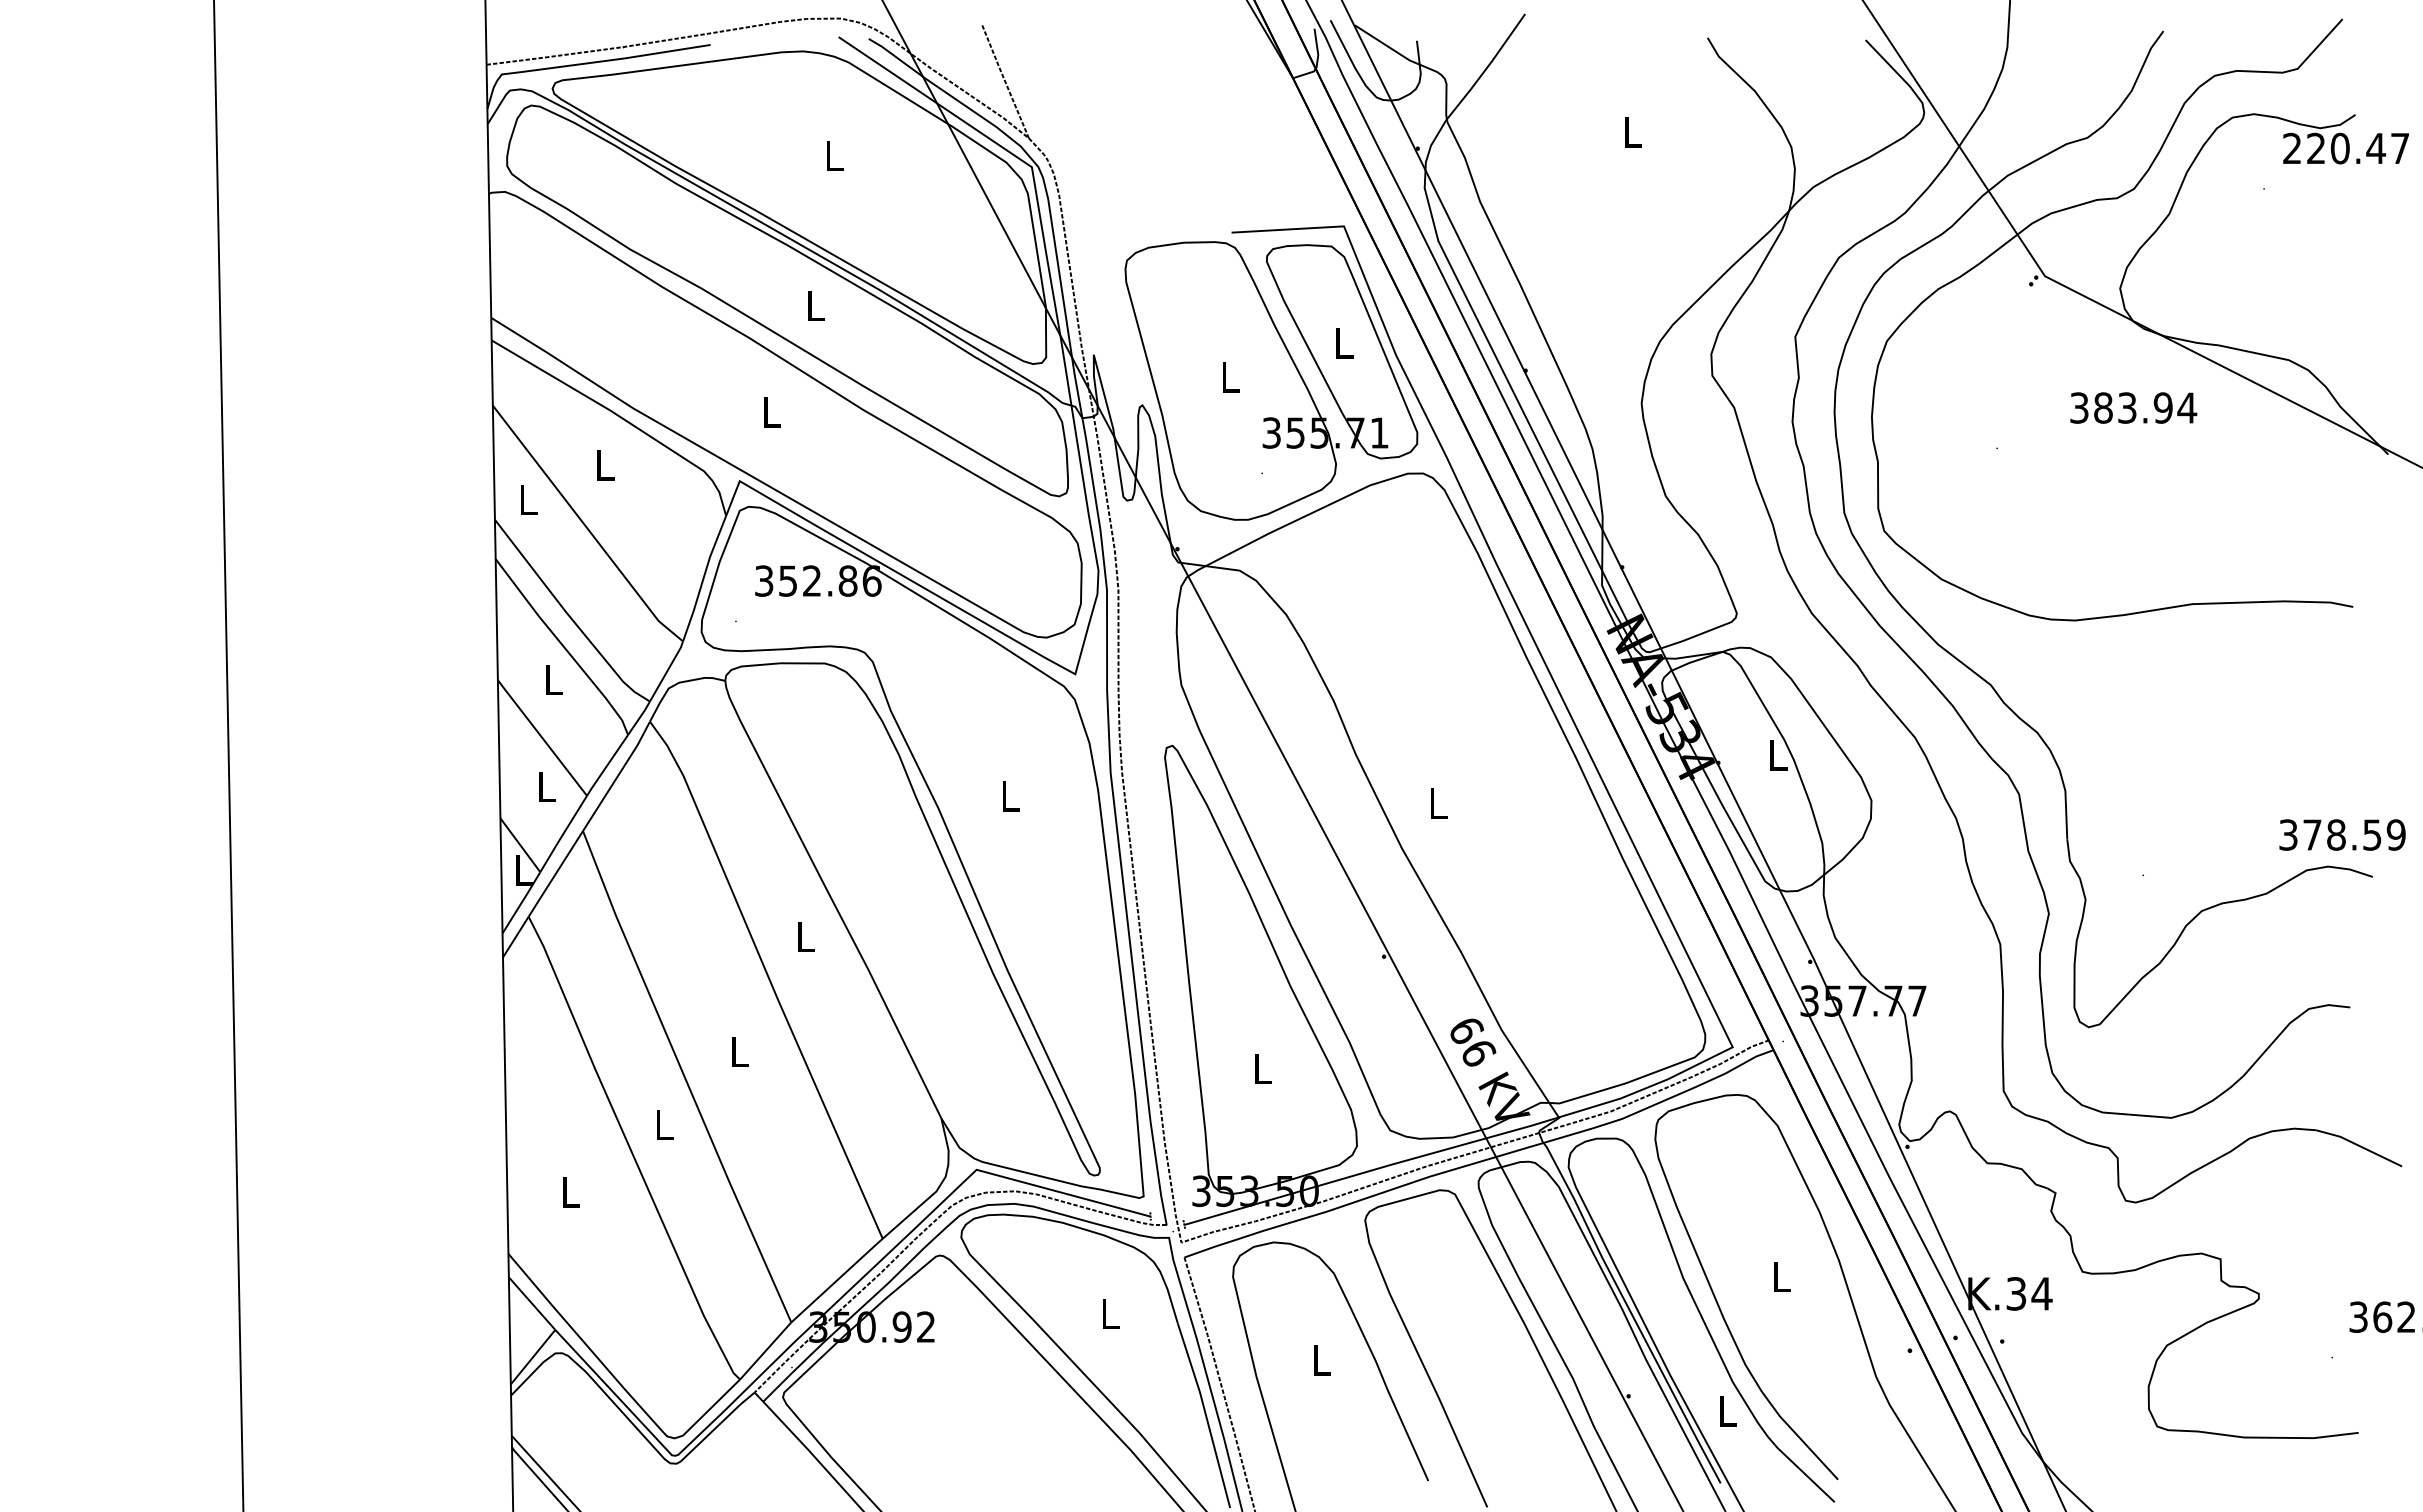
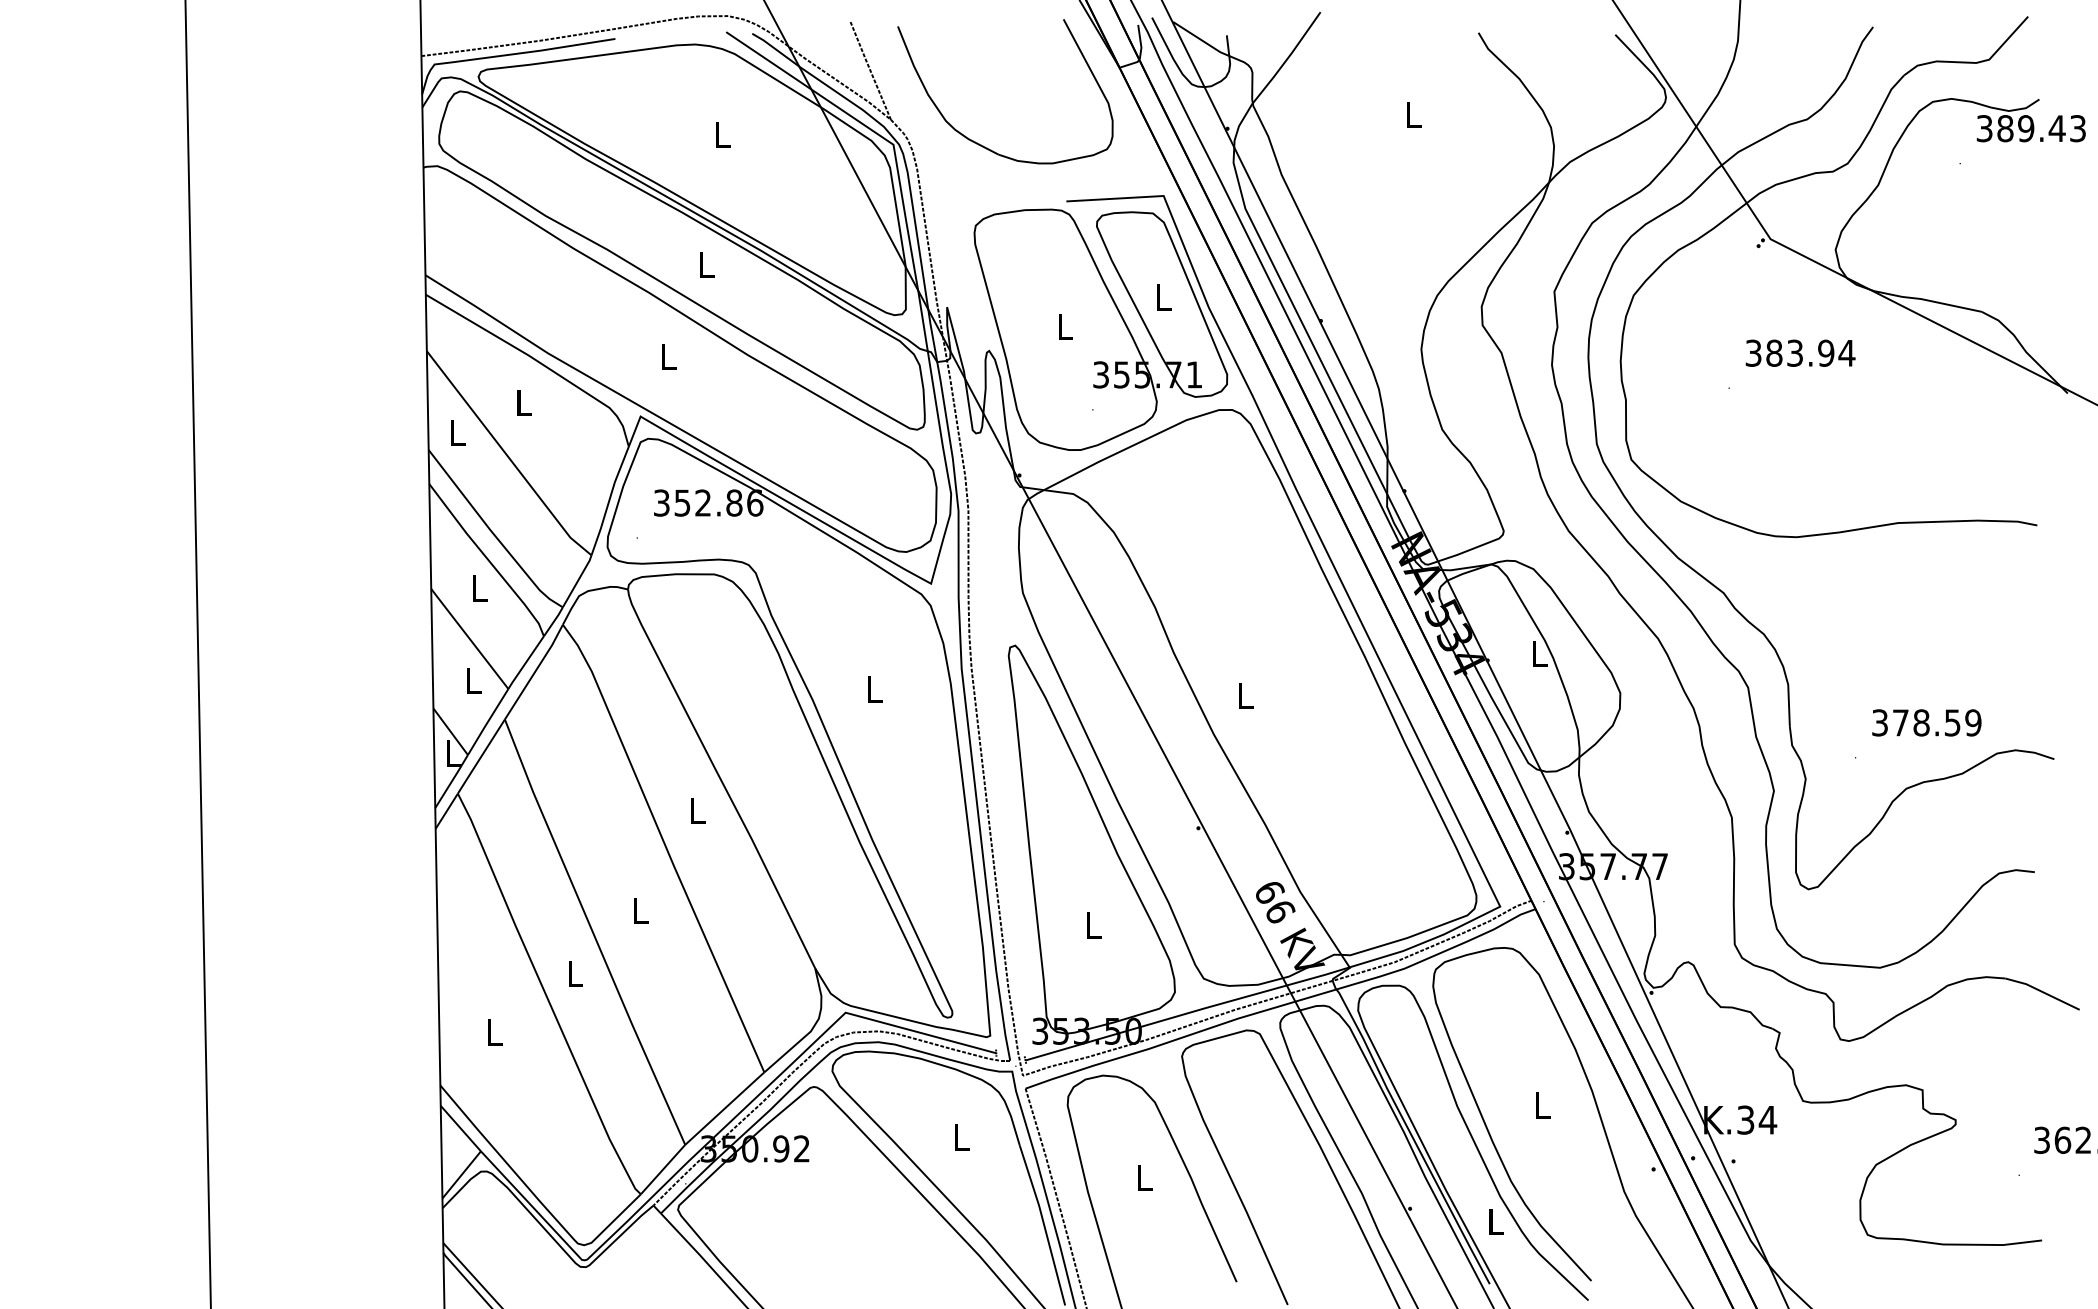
text: (2346, 148) -> (2031, 128), 220.47 -> 389.43
part: (1130, 165) -> (978, 143), added
text: (2133, 407) -> (1800, 352), moved
text: (2342, 834) -> (1926, 722), moved

